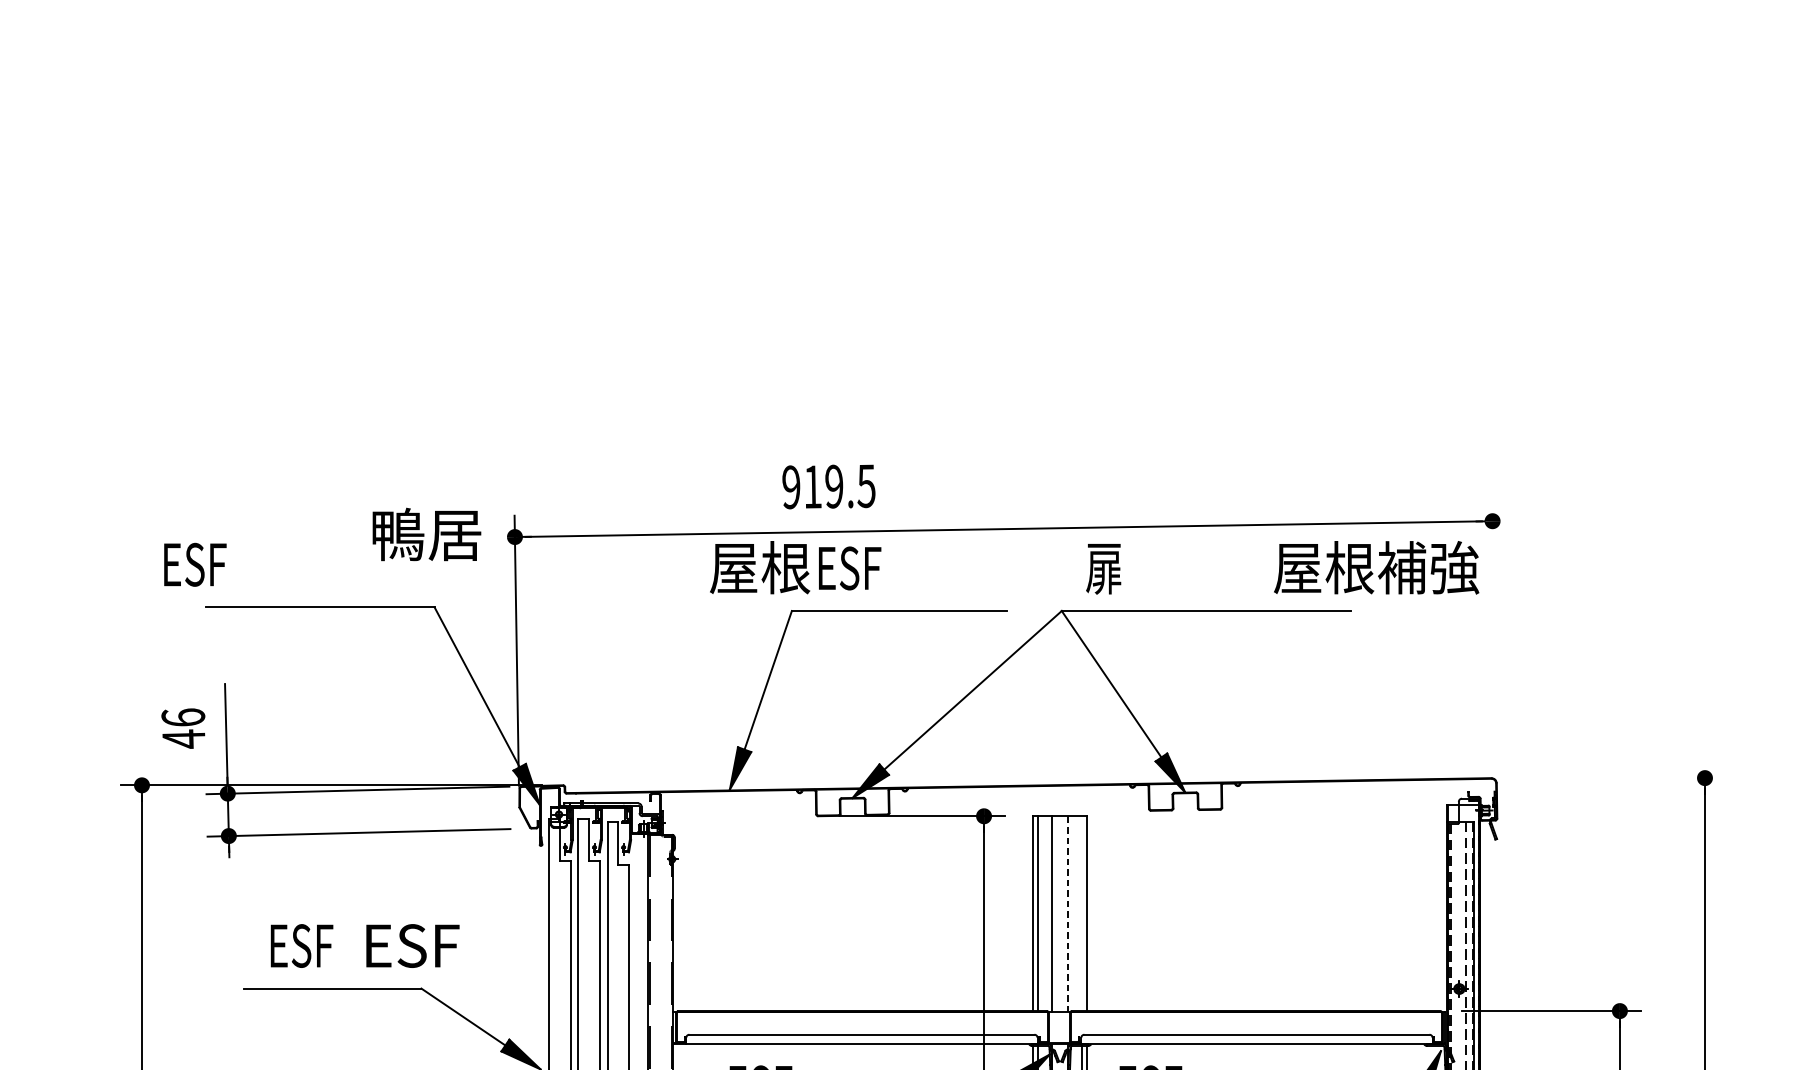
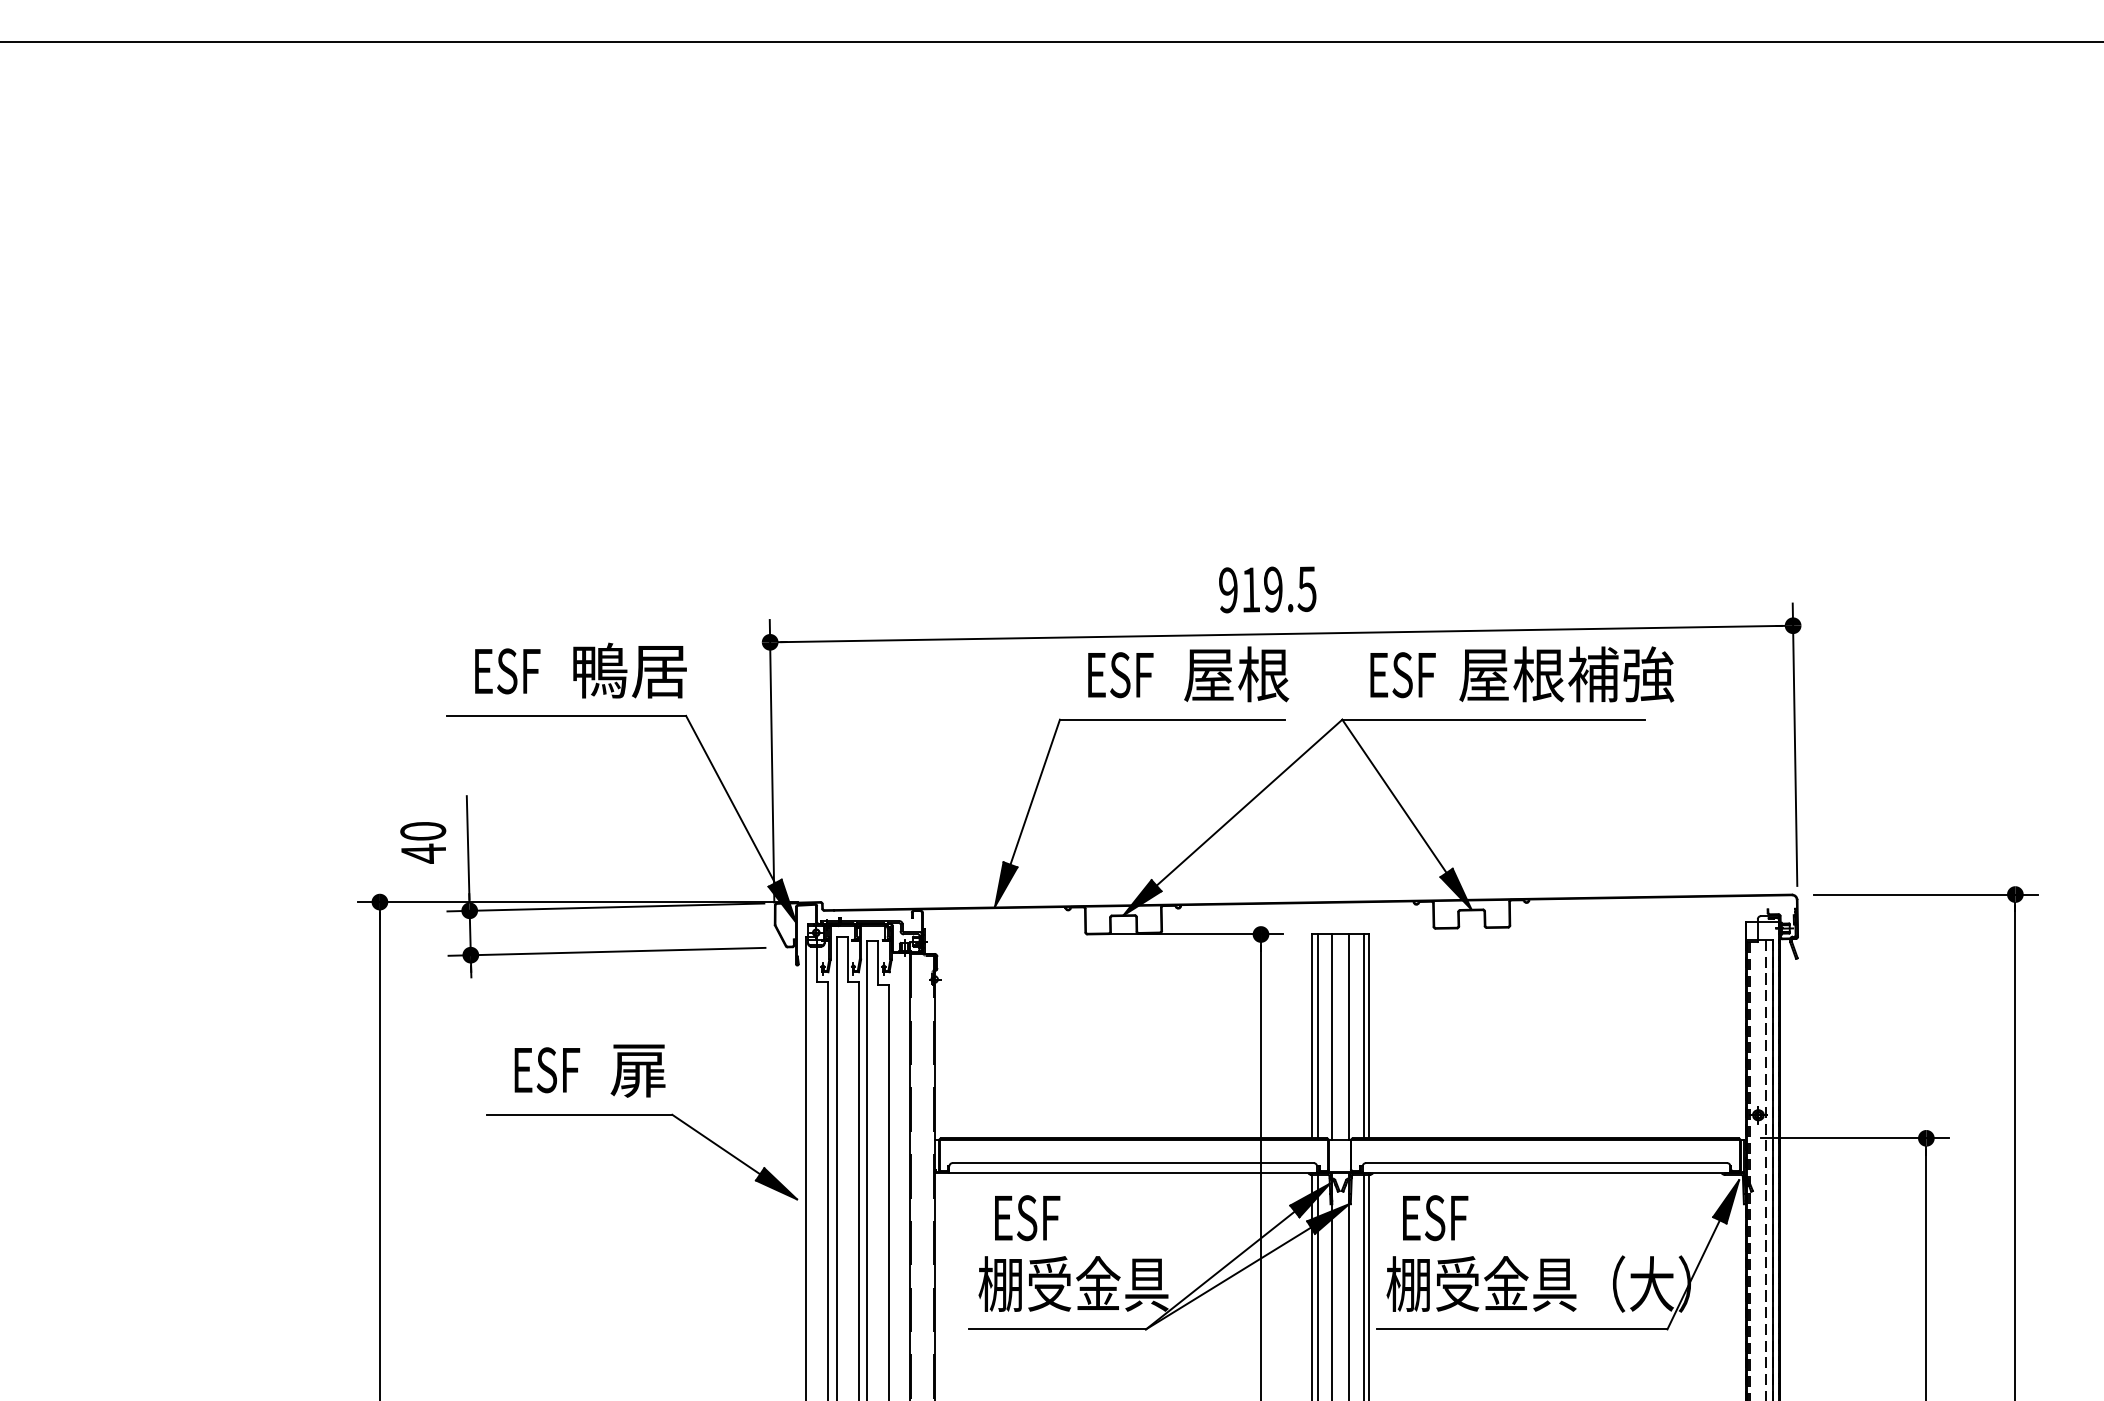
text: (828, 486) -> (1267, 589), moved
text: (426, 534) -> (629, 670), moved
text: (195, 564) -> (507, 671), moved
text: (759, 567) -> (1236, 674), moved
text: (1376, 567) -> (1566, 674), moved
text: (1118, 568) -> (1401, 675), 扉 -> ESF
line: (1493, 634) -> (1794, 744), added
text: (183, 716) -> (423, 830), 46 -> 40
line: (1619, 778) -> (1925, 894), added
line: (1081, 912) -> (1363, 1035), added
line: (1068, 913) -> (1349, 1036), dashed -> solid
text: (411, 946) -> (661, 1070), ESF -> 扉

